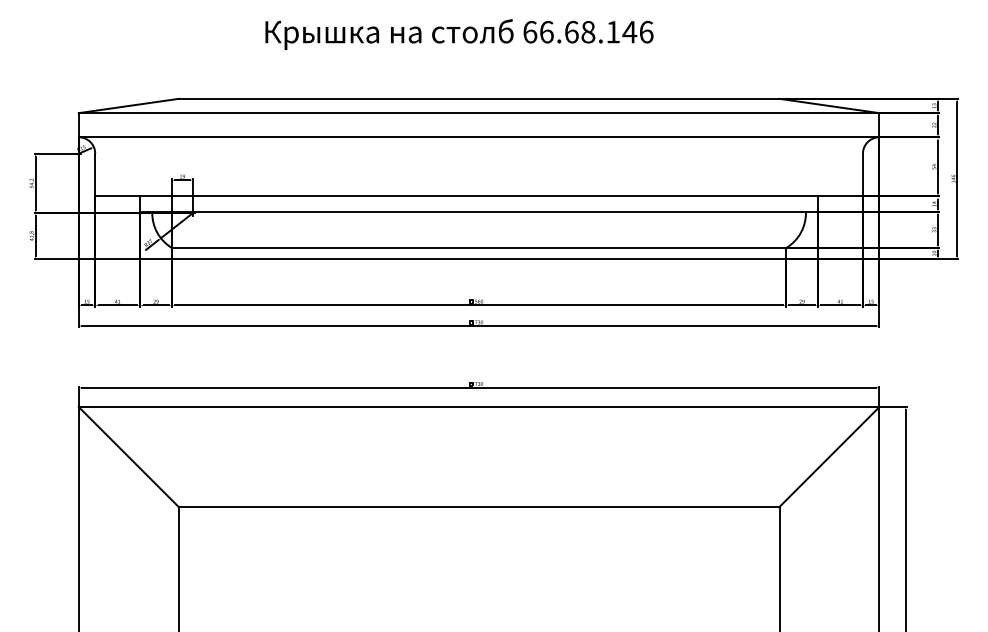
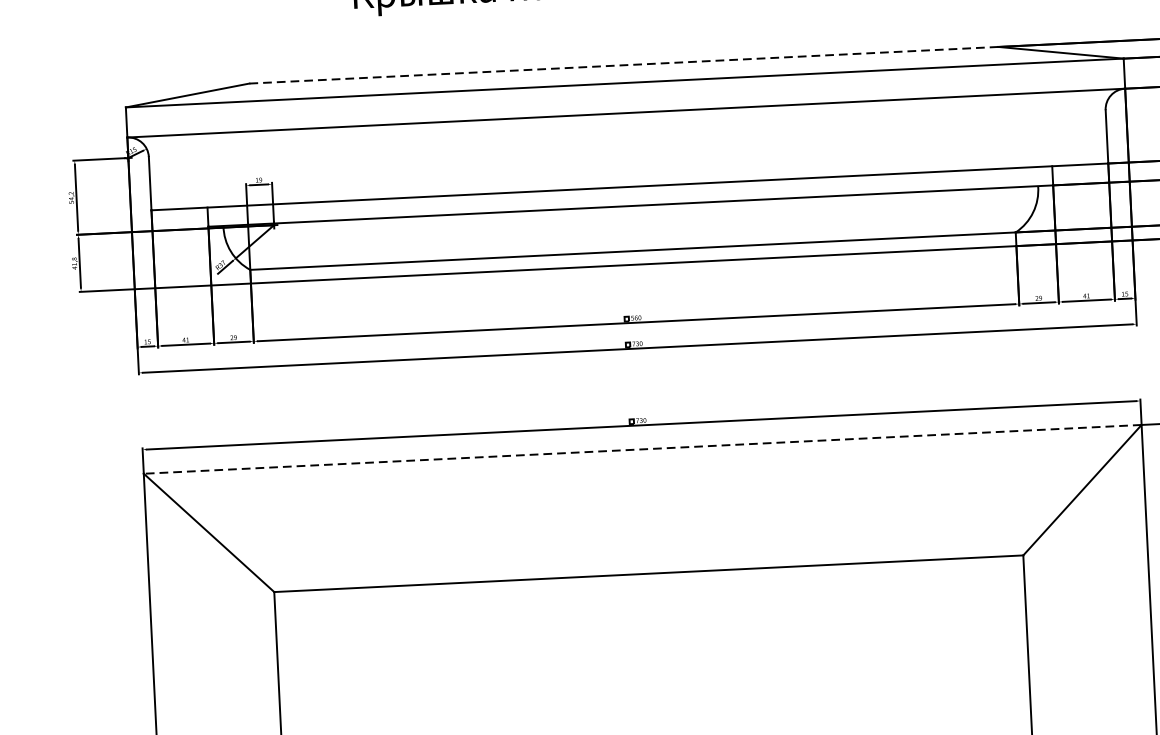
line: (479, 98) -> (624, 64), solid -> dashed
line: (478, 407) -> (641, 449), solid -> dashed

